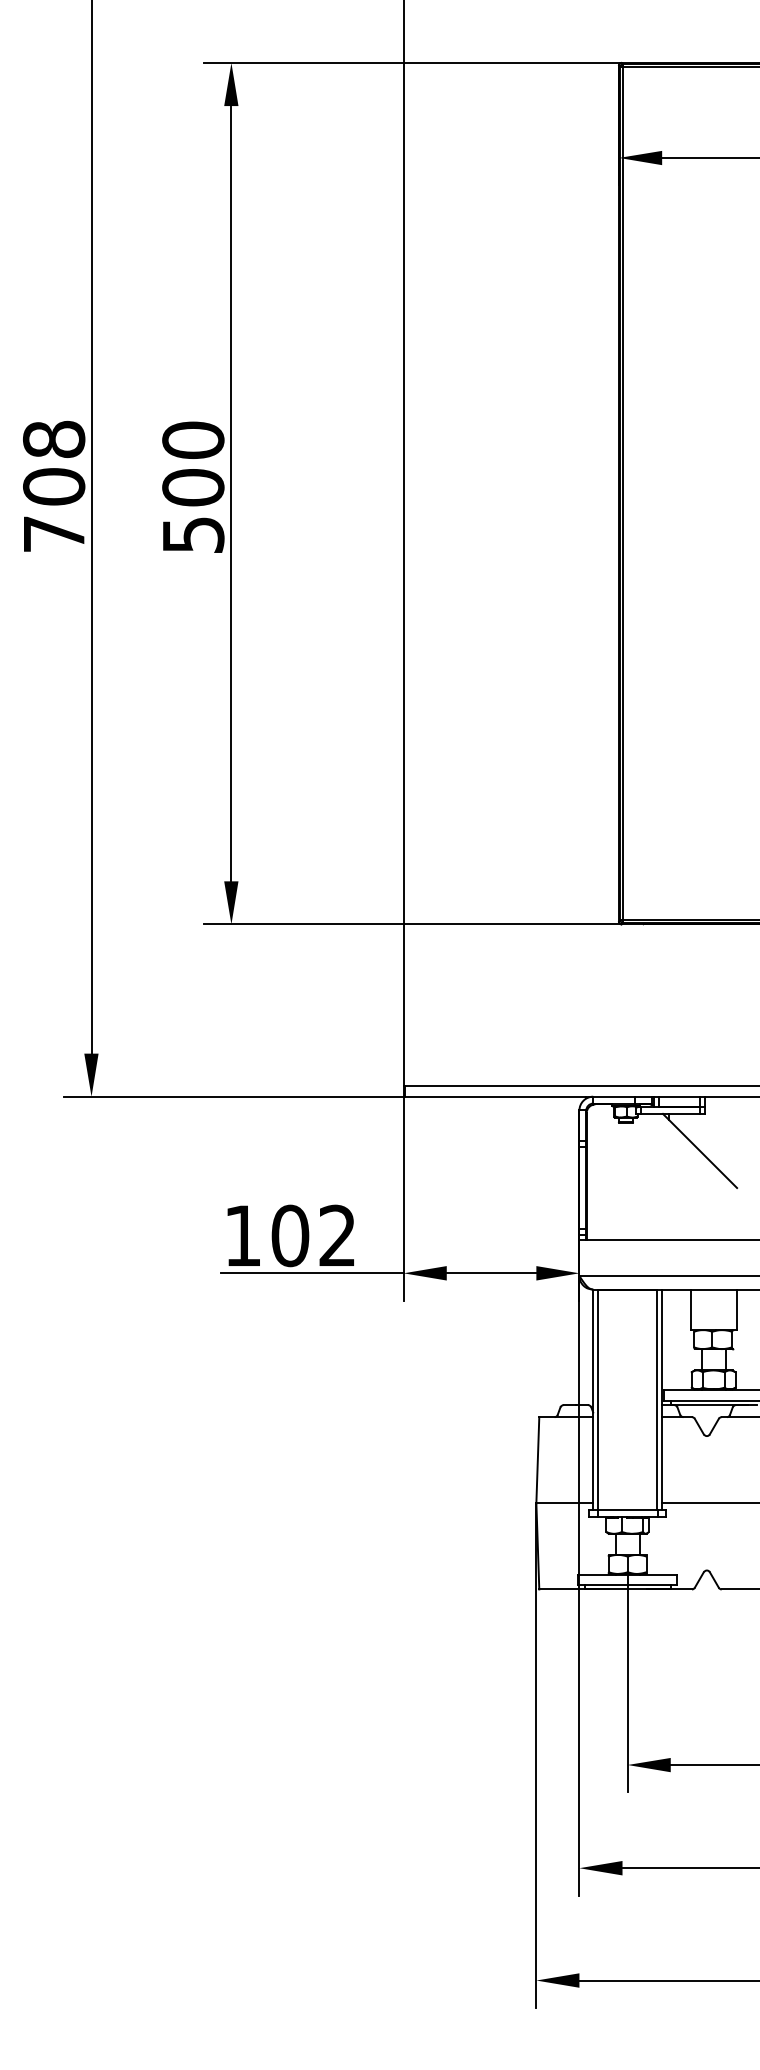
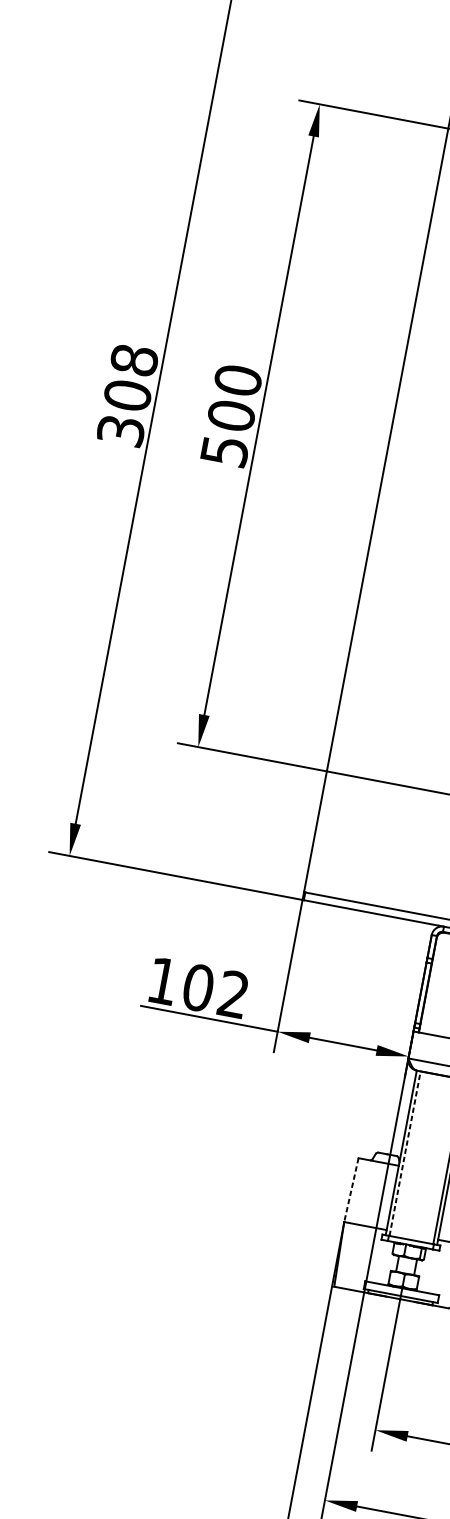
text: (54, 534) -> (121, 431), 708 -> 308
line: (598, 1399) -> (405, 1153), solid -> dashed
line: (537, 1460) -> (351, 1190), solid -> dashed

